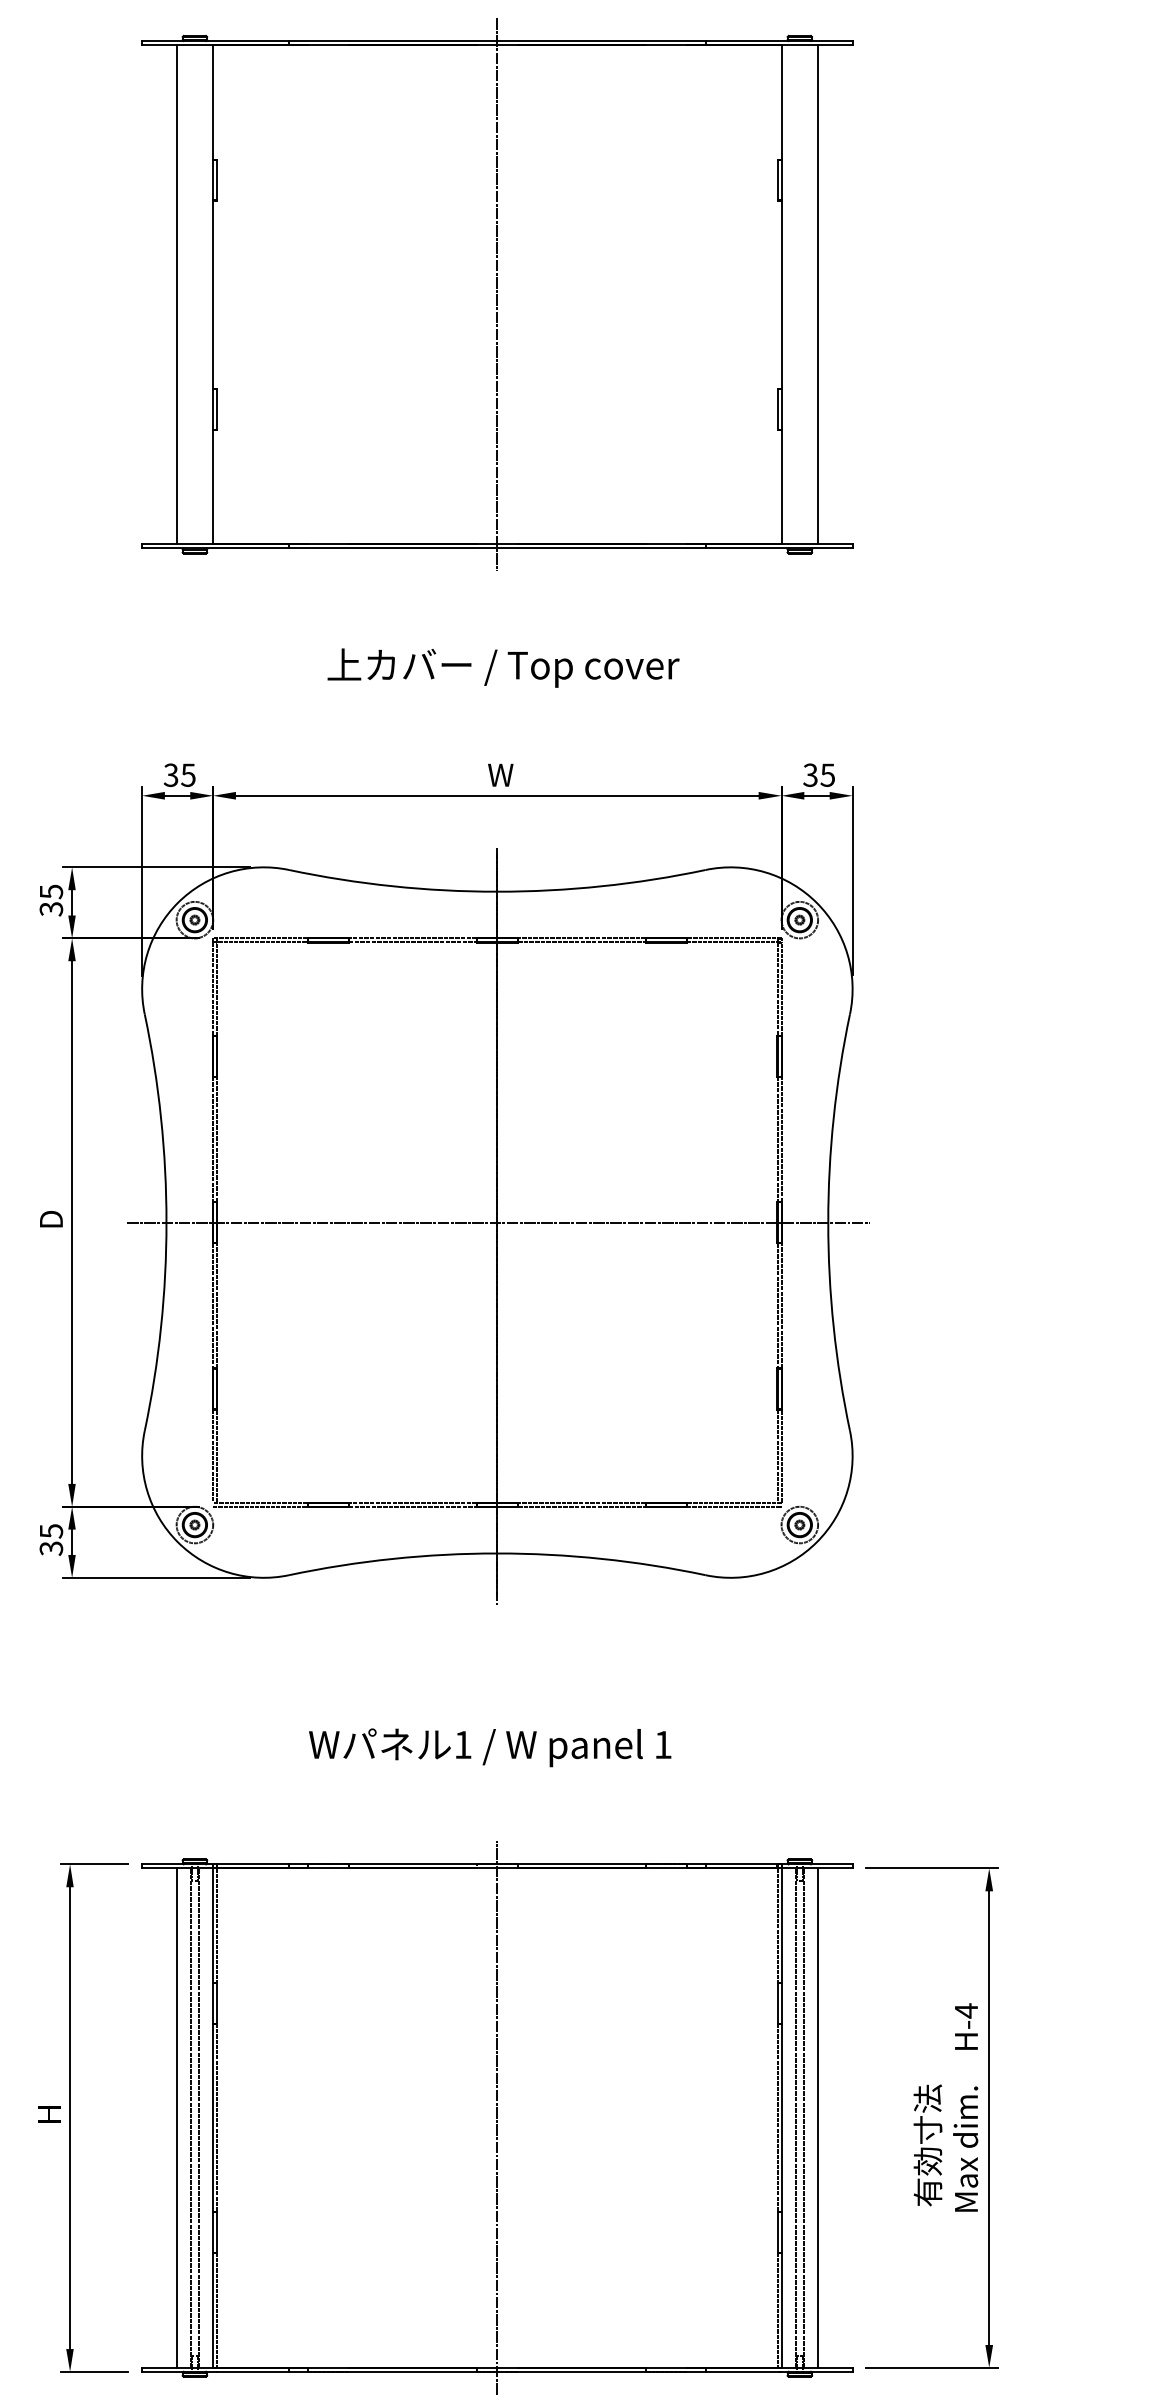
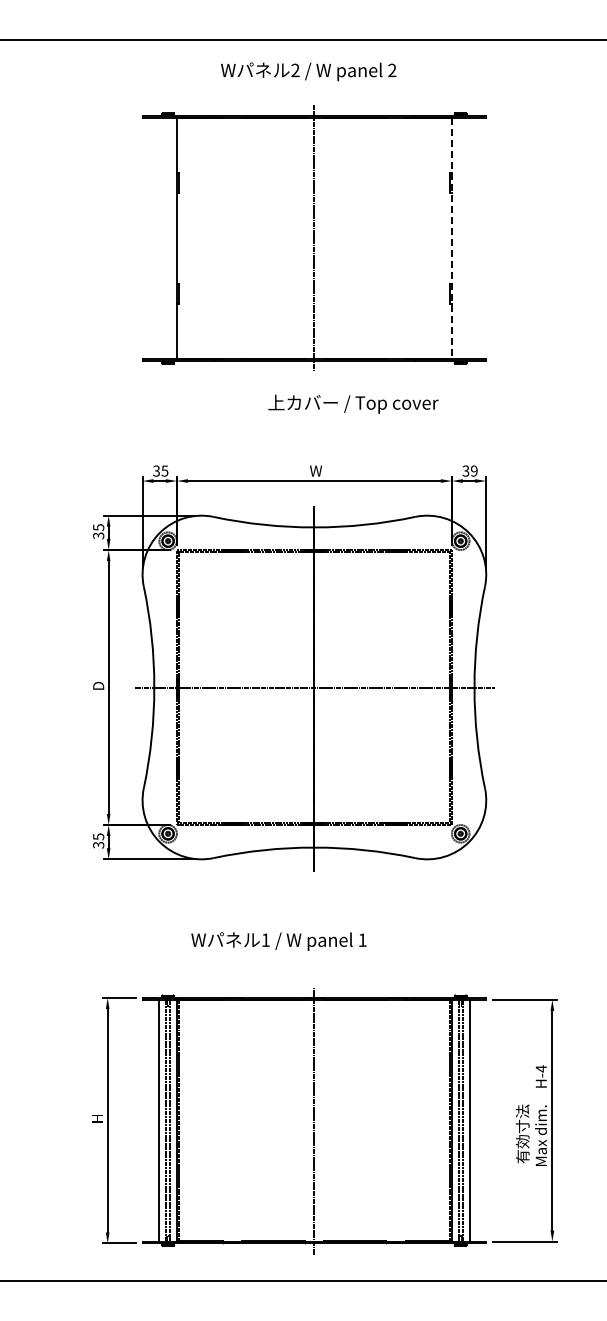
line: (177, 294) -> (159, 238), removed
line: (780, 294) -> (451, 238), solid -> dashed
line: (817, 294) -> (469, 238), removed
text: (503, 666) -> (353, 403), moved
text: (826, 774) -> (473, 470), 35 -> 39
text: (489, 1747) -> (278, 941), moved

